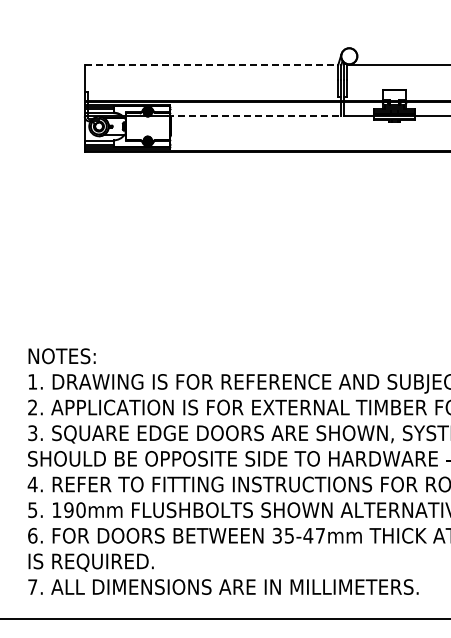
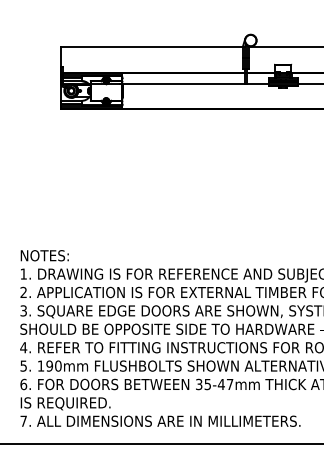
line: (211, 65) -> (151, 47), dashed -> solid
line: (254, 116) -> (182, 83), dashed -> solid

